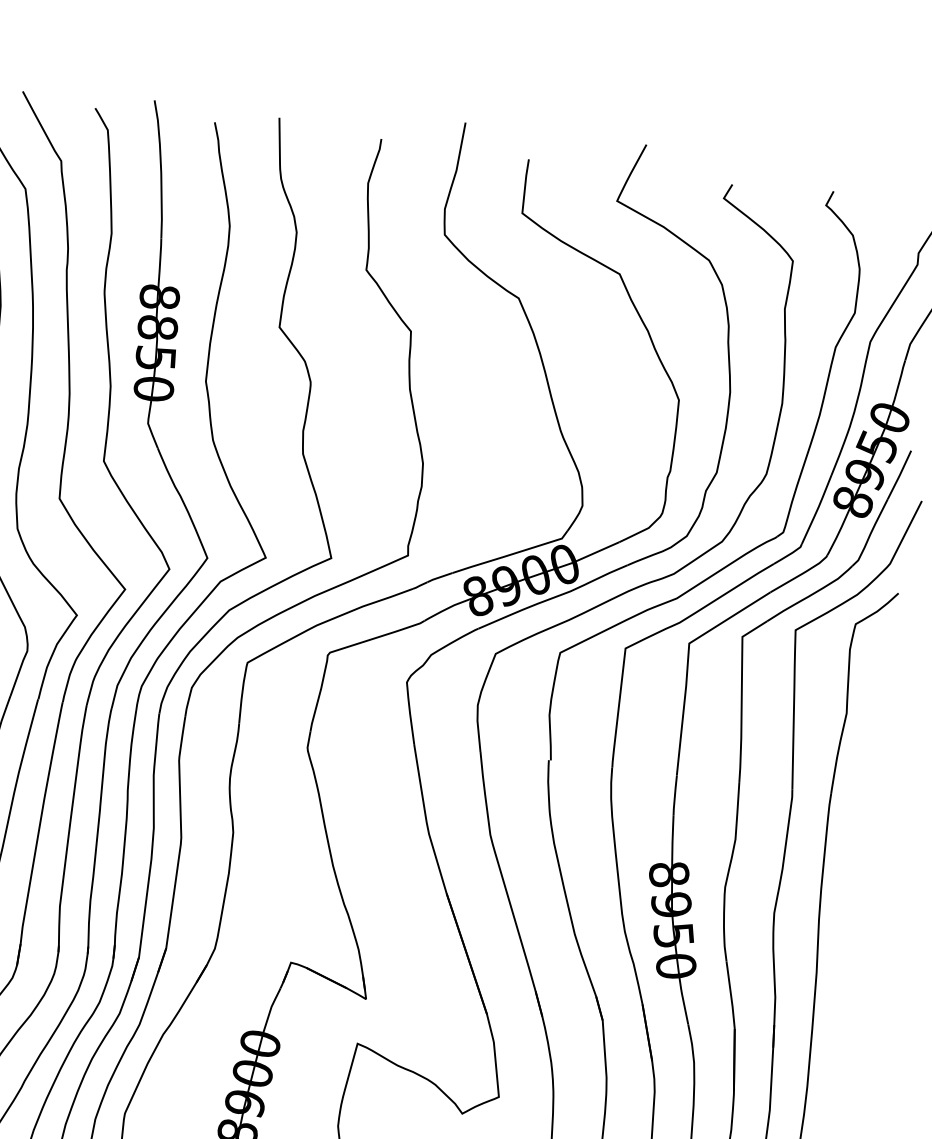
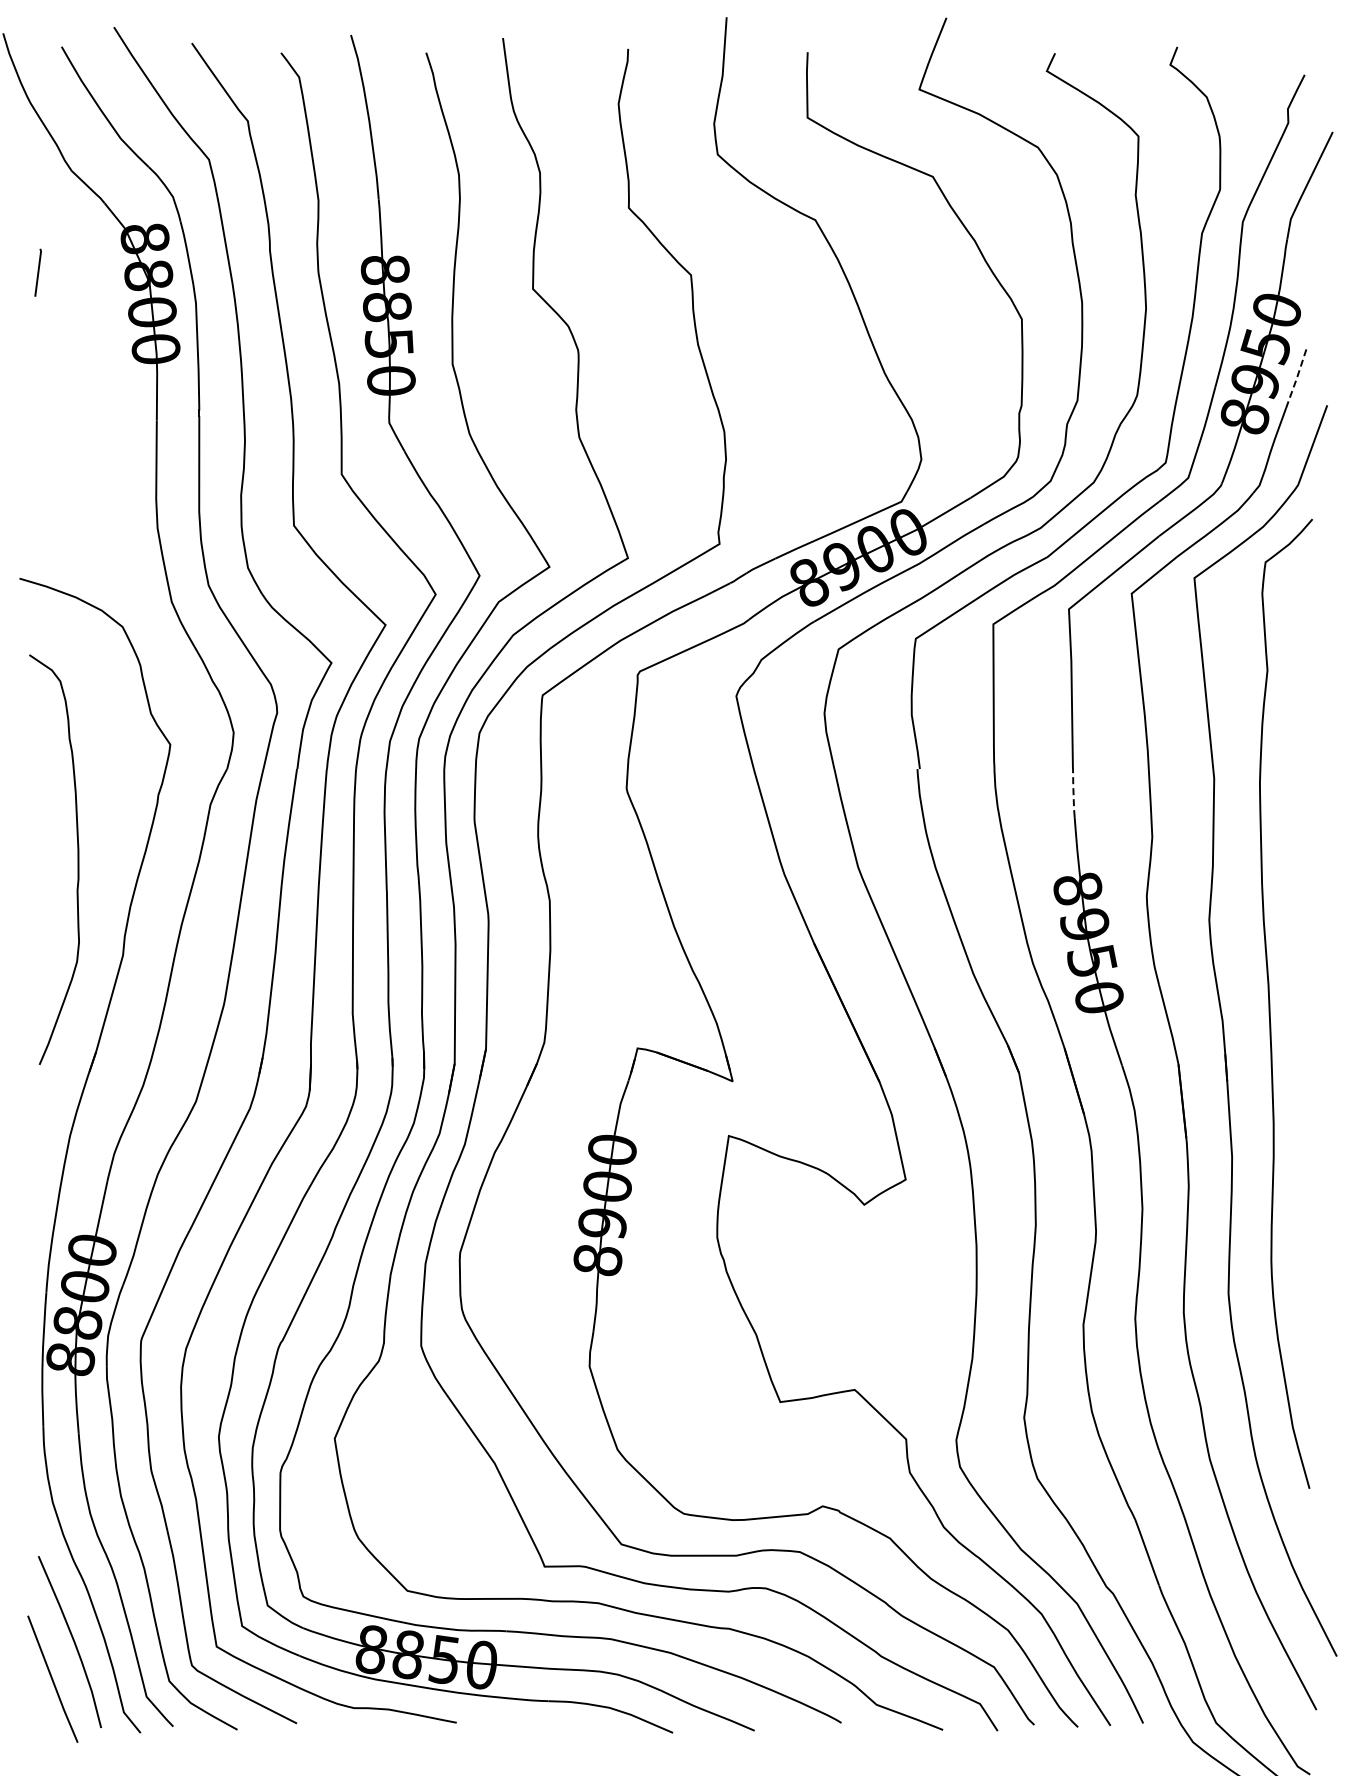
line: (900, 475) -> (1297, 377), solid -> dashed
line: (675, 794) -> (1073, 792), solid -> dashed

